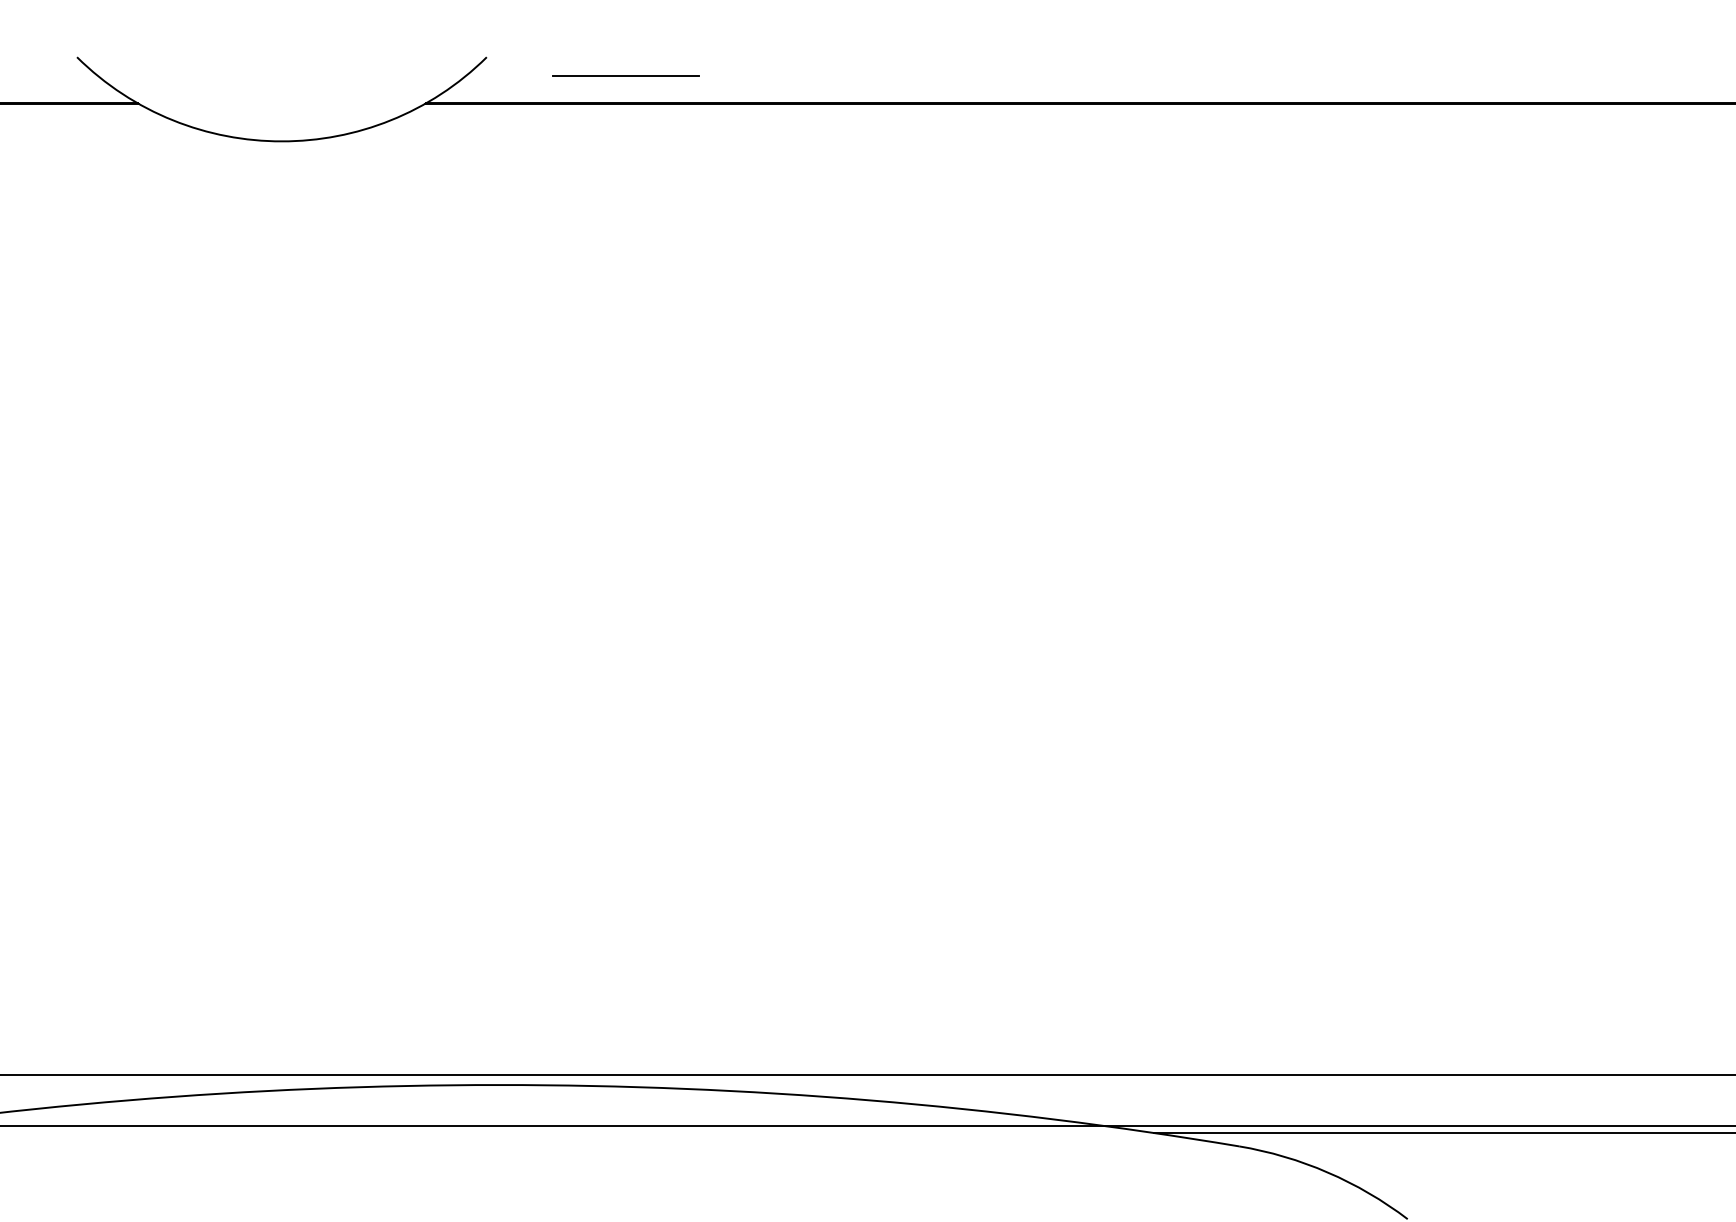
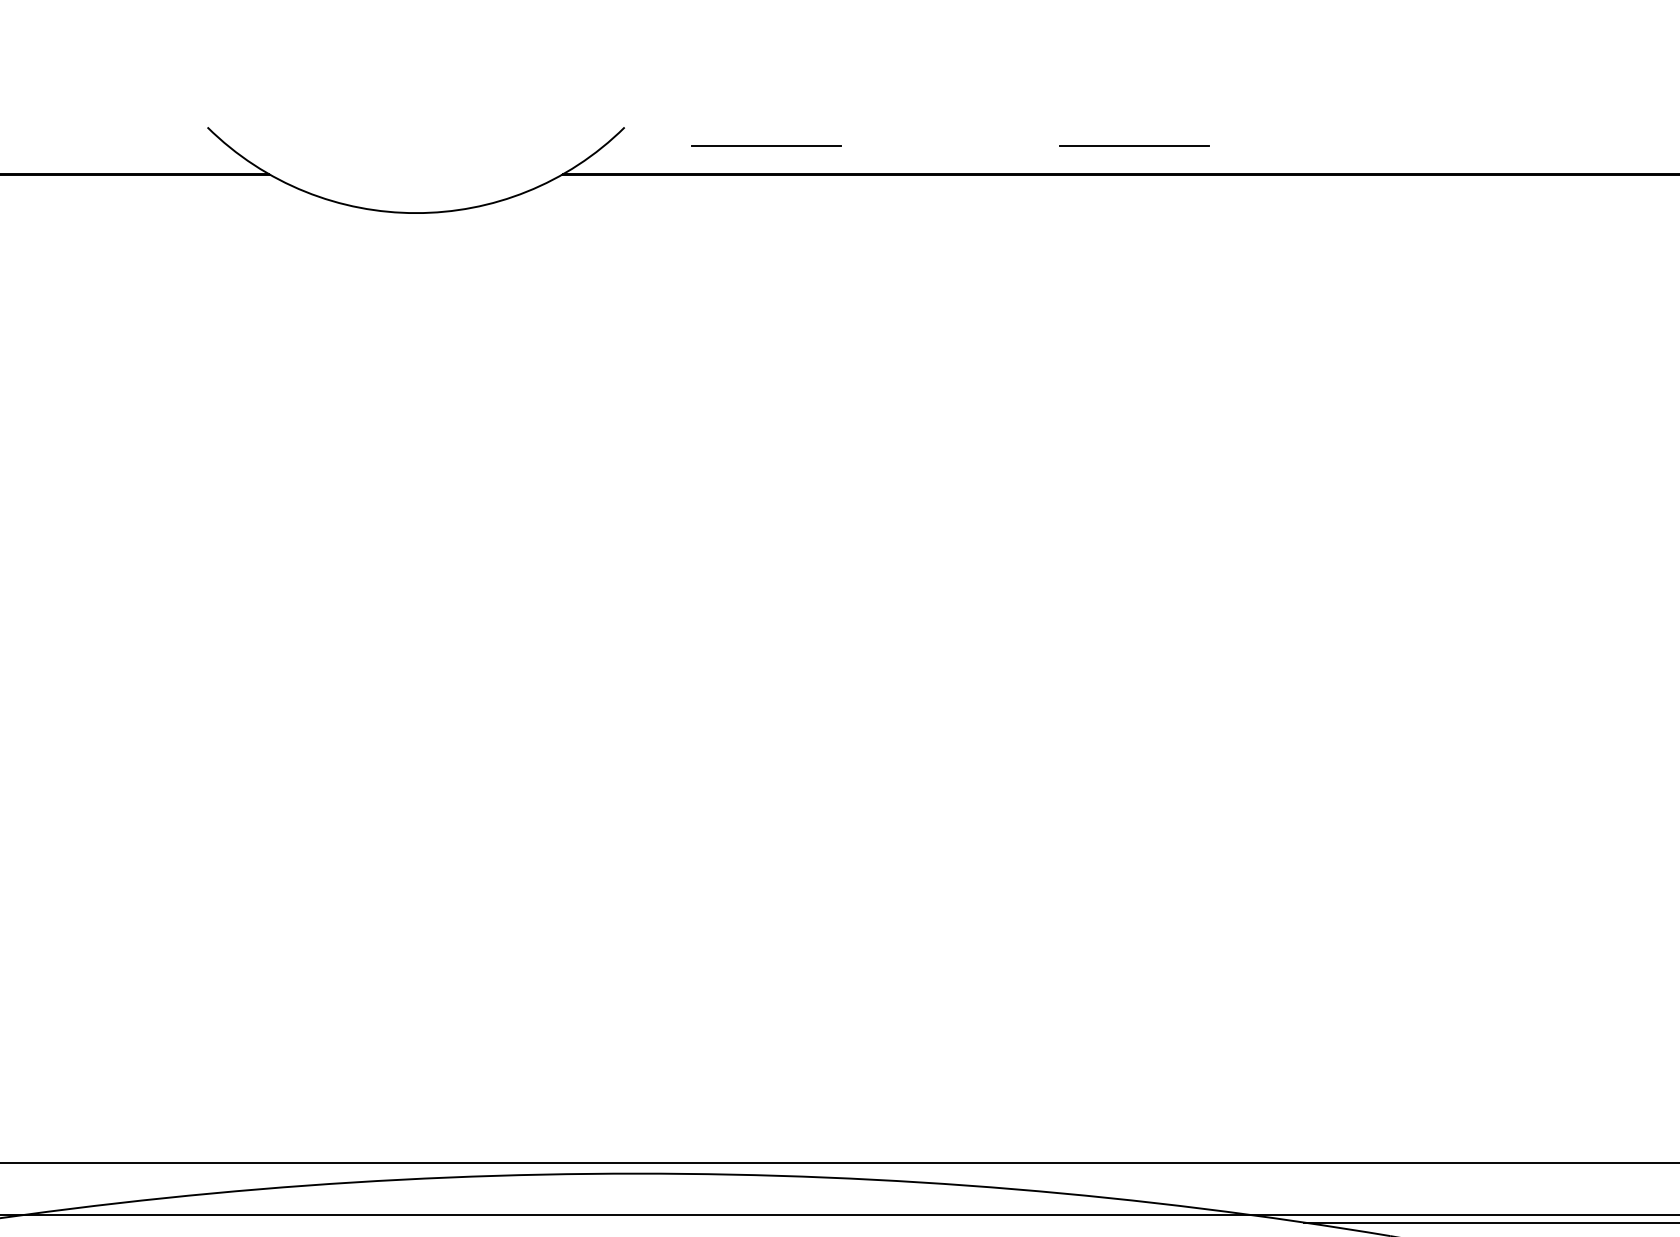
line: (986, 75) -> (1133, 146), added

